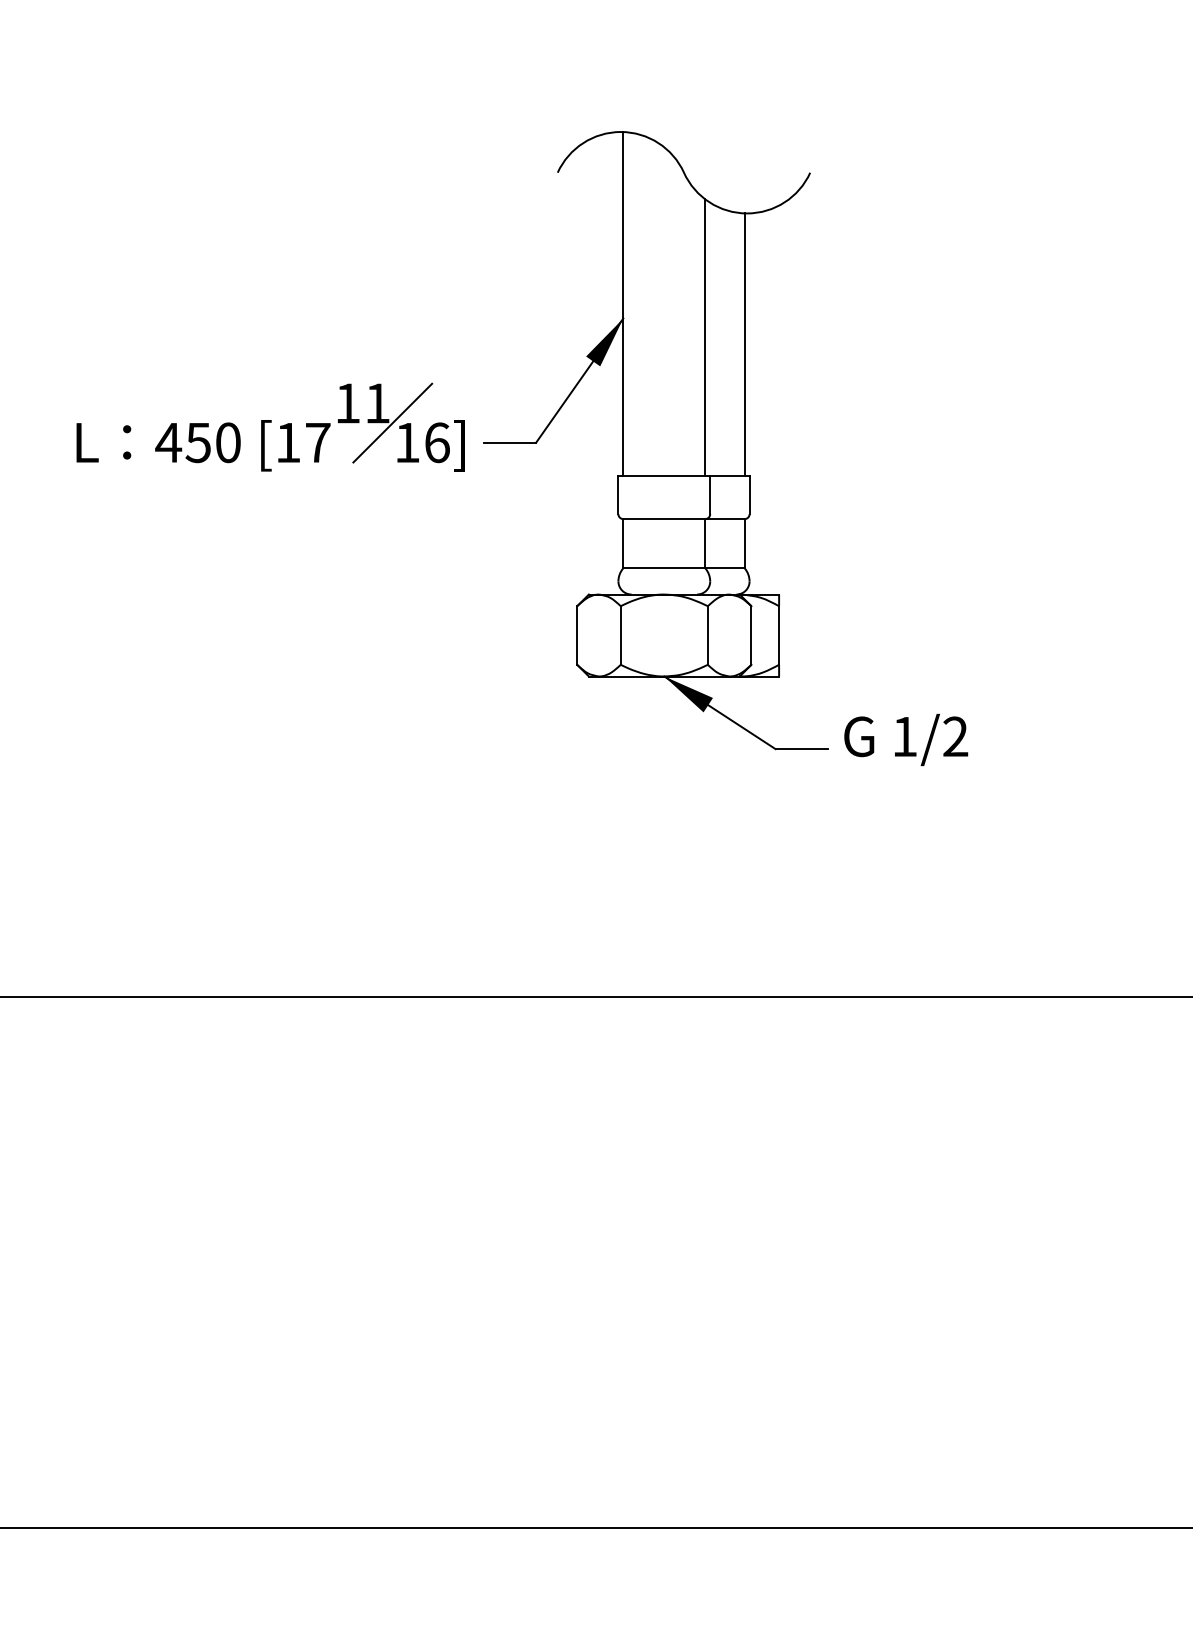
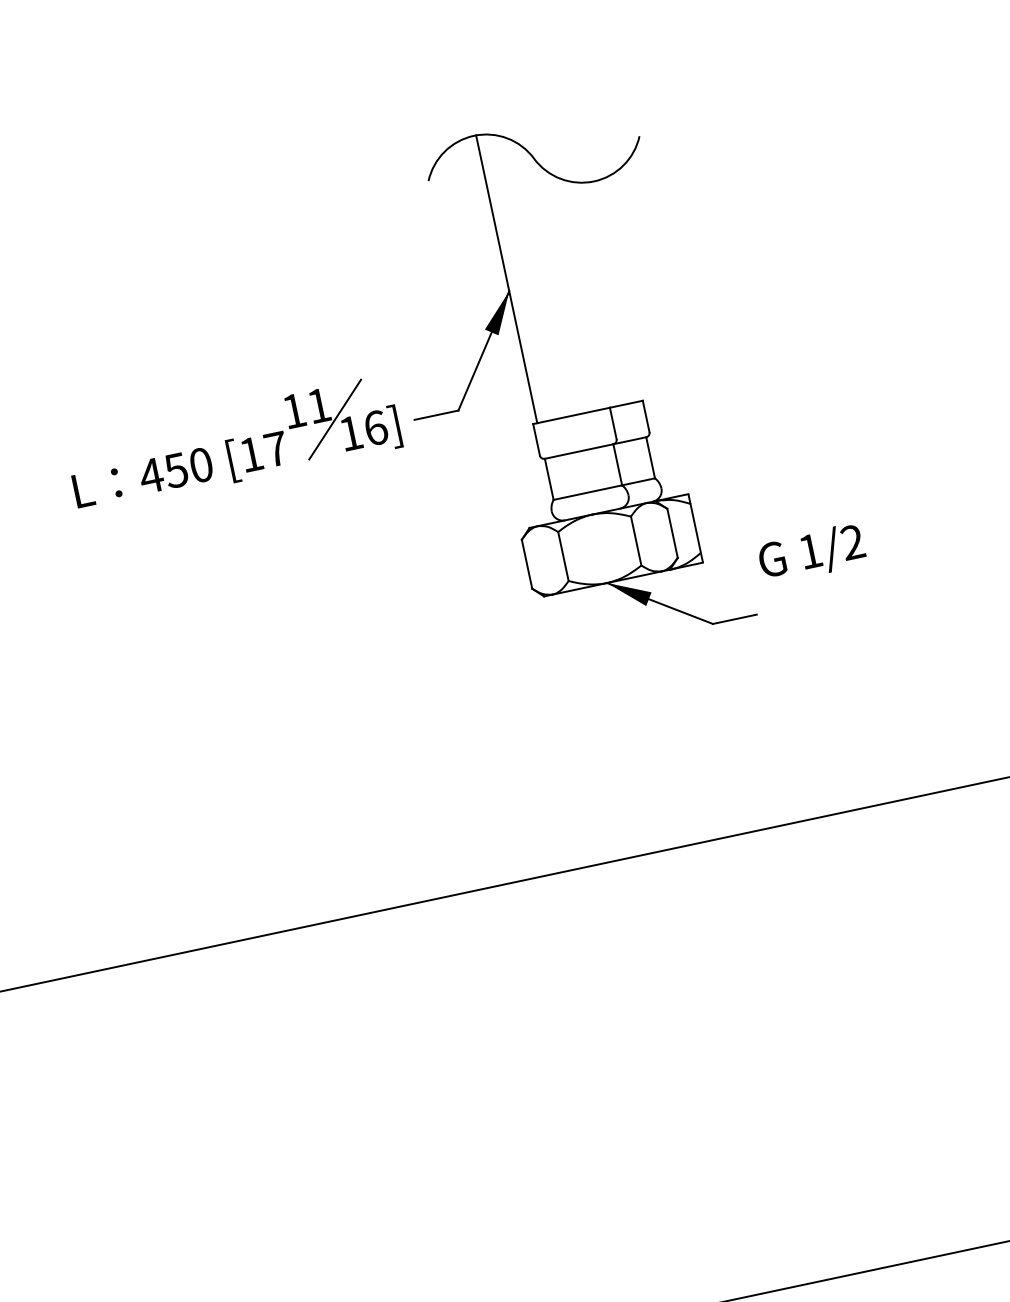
line: (705, 337) -> (581, 292), removed
line: (744, 344) -> (615, 291), removed
text: (906, 740) -> (812, 554), moved

